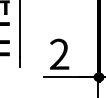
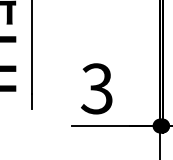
text: (59, 54) -> (97, 88), 2 -> 3

